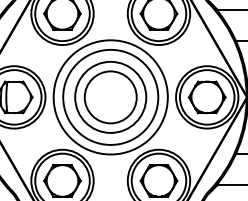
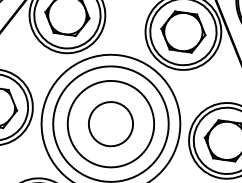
circle: (110, 97) -> (110, 124), size x0.7

